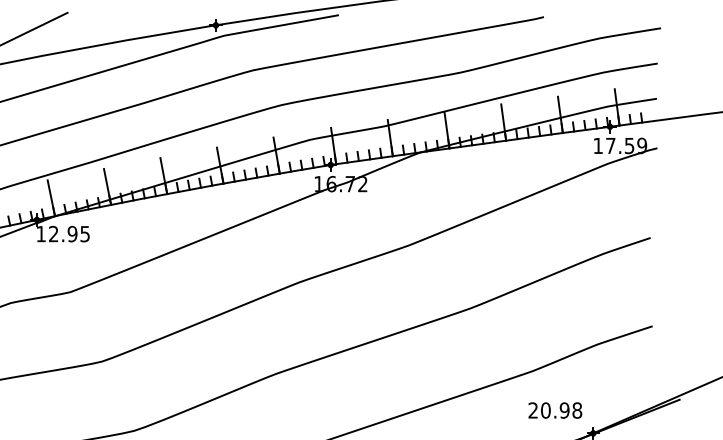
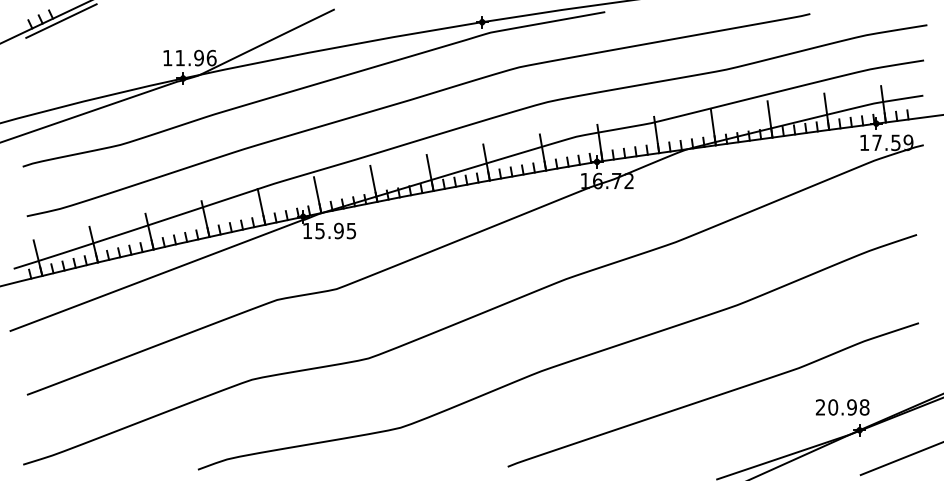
text: (53, 233) -> (319, 230), 12.95 -> 15.95
text: (555, 410) -> (842, 407), moved

